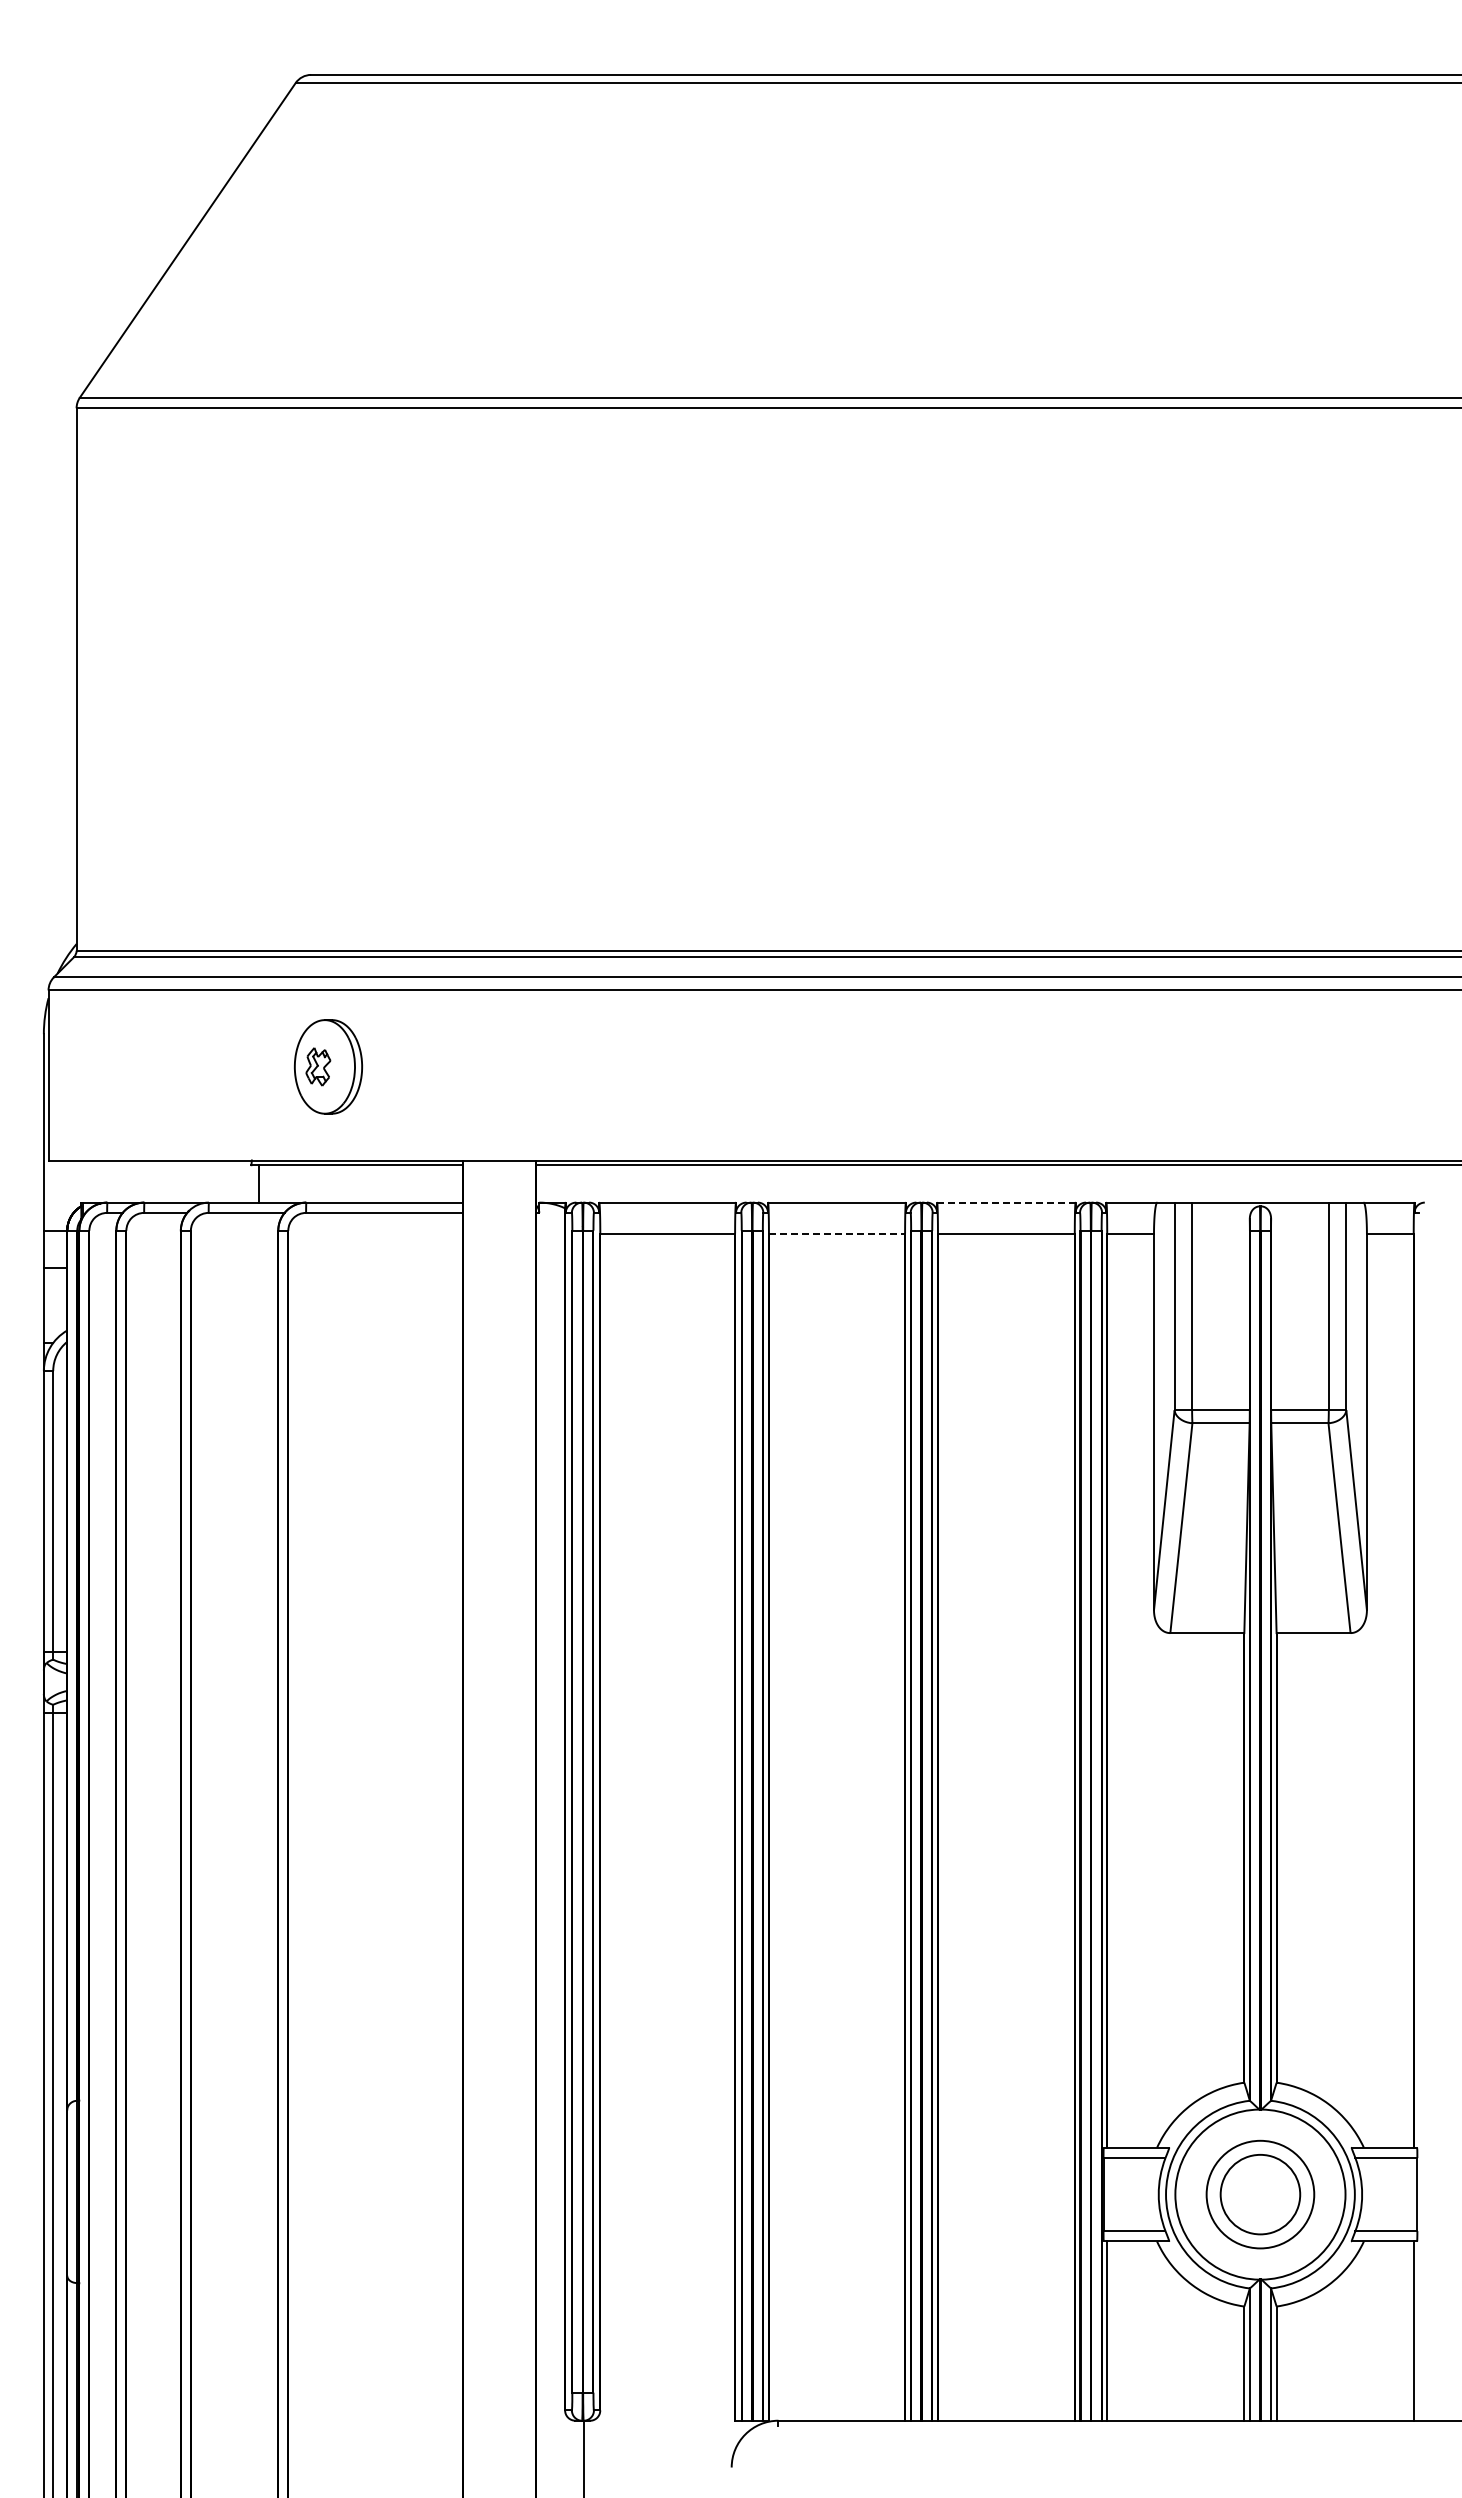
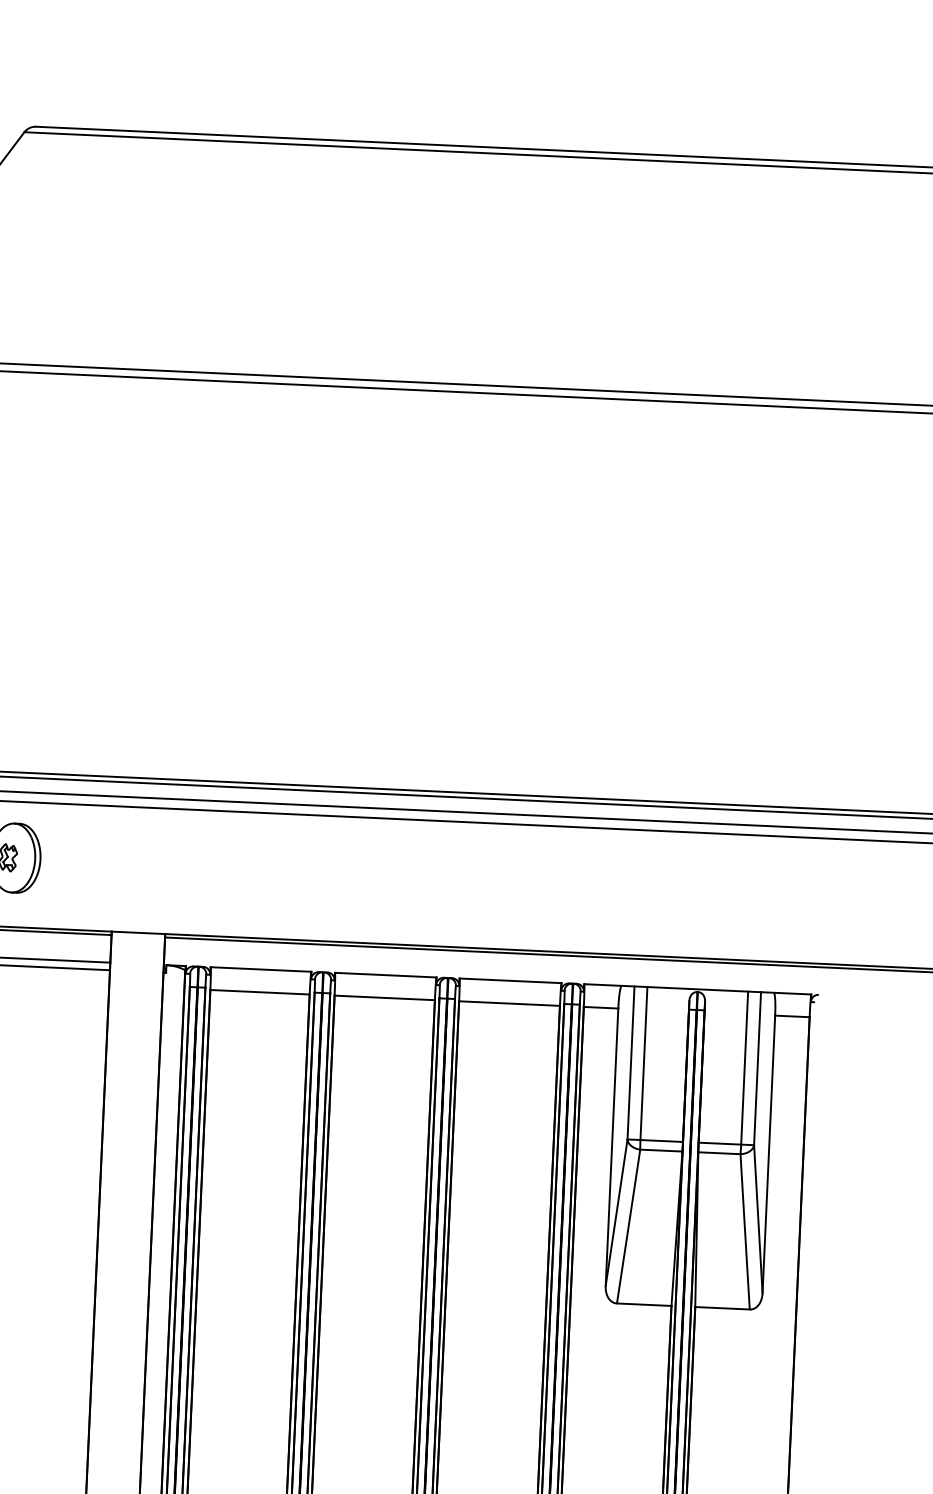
line: (1005, 1202) -> (509, 980), dashed -> solid
line: (837, 1233) -> (385, 997), dashed -> solid

